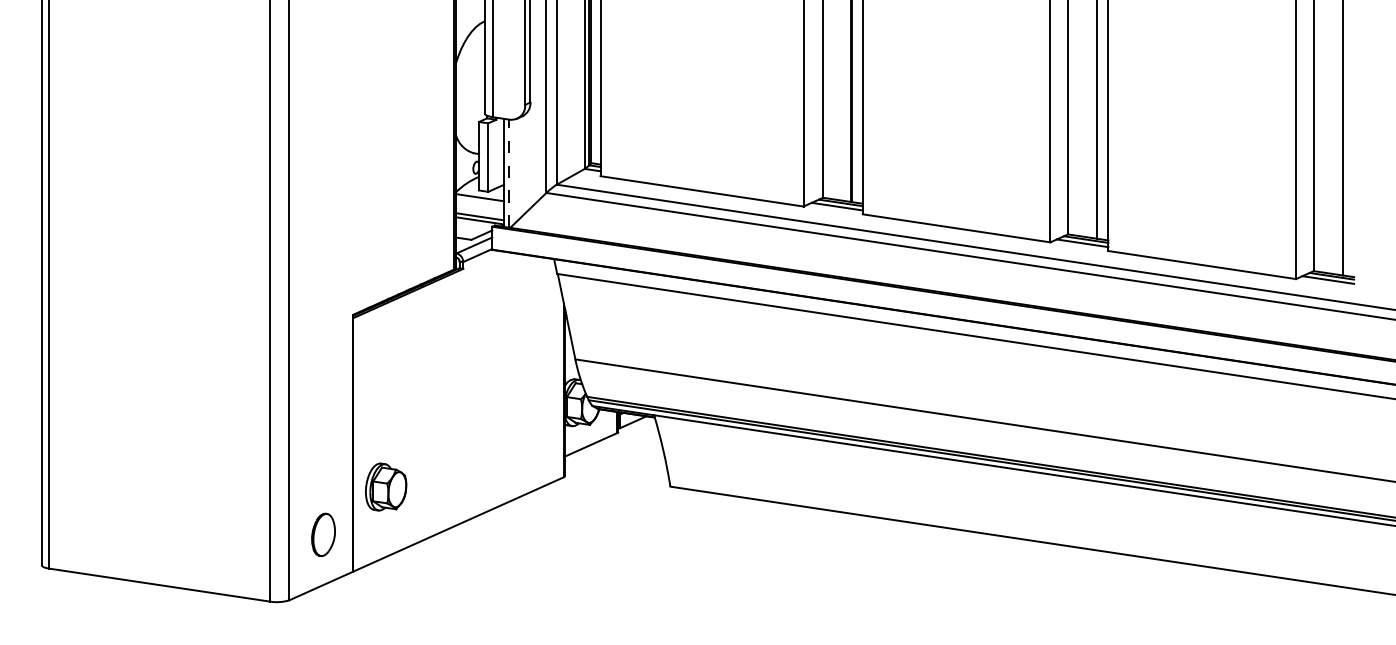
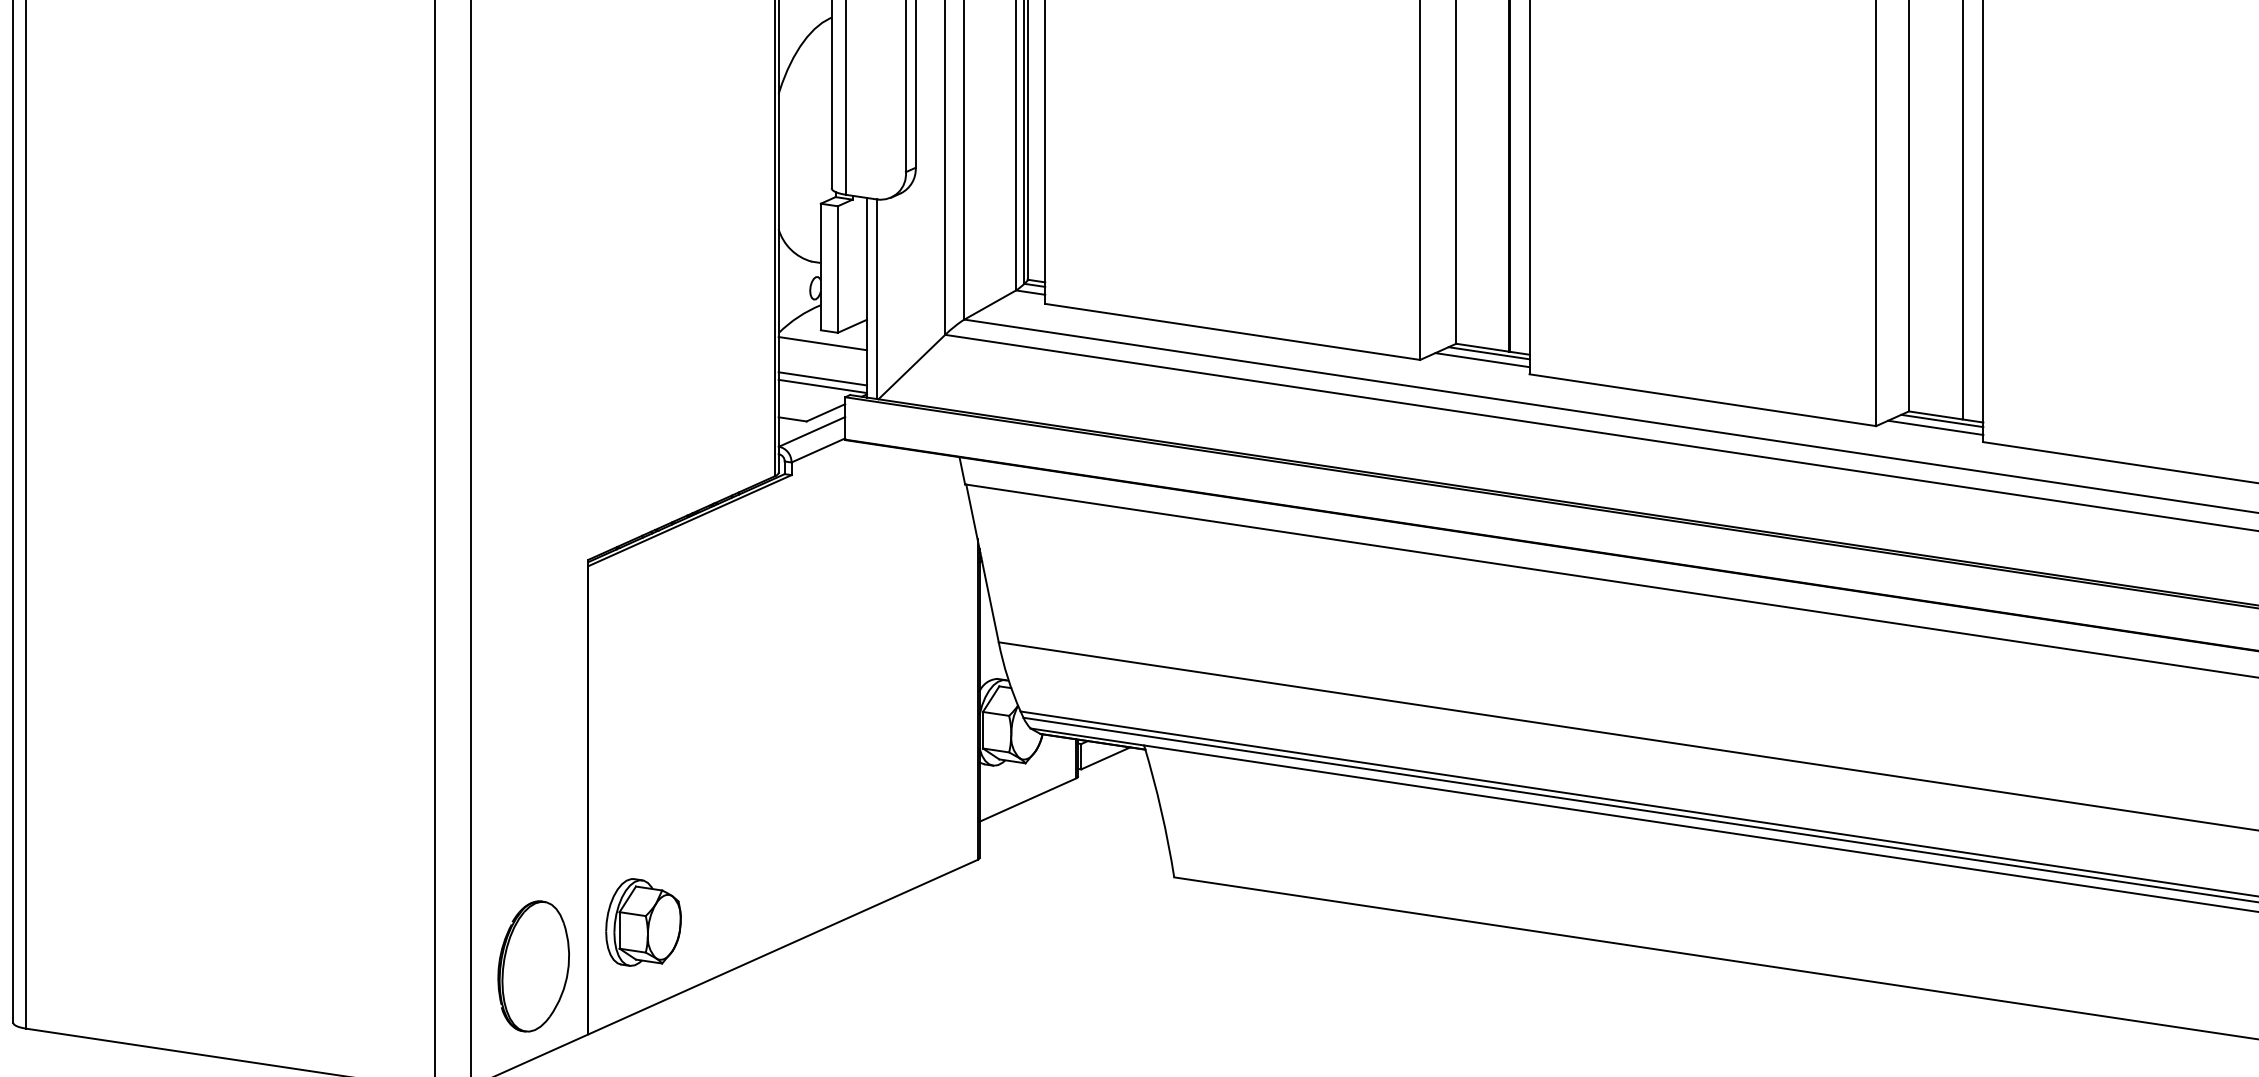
line: (509, 173) -> (877, 298), dashed -> solid
part: (386, 486) -> (644, 921), moved
part: (323, 534) -> (533, 965), size x1.67

